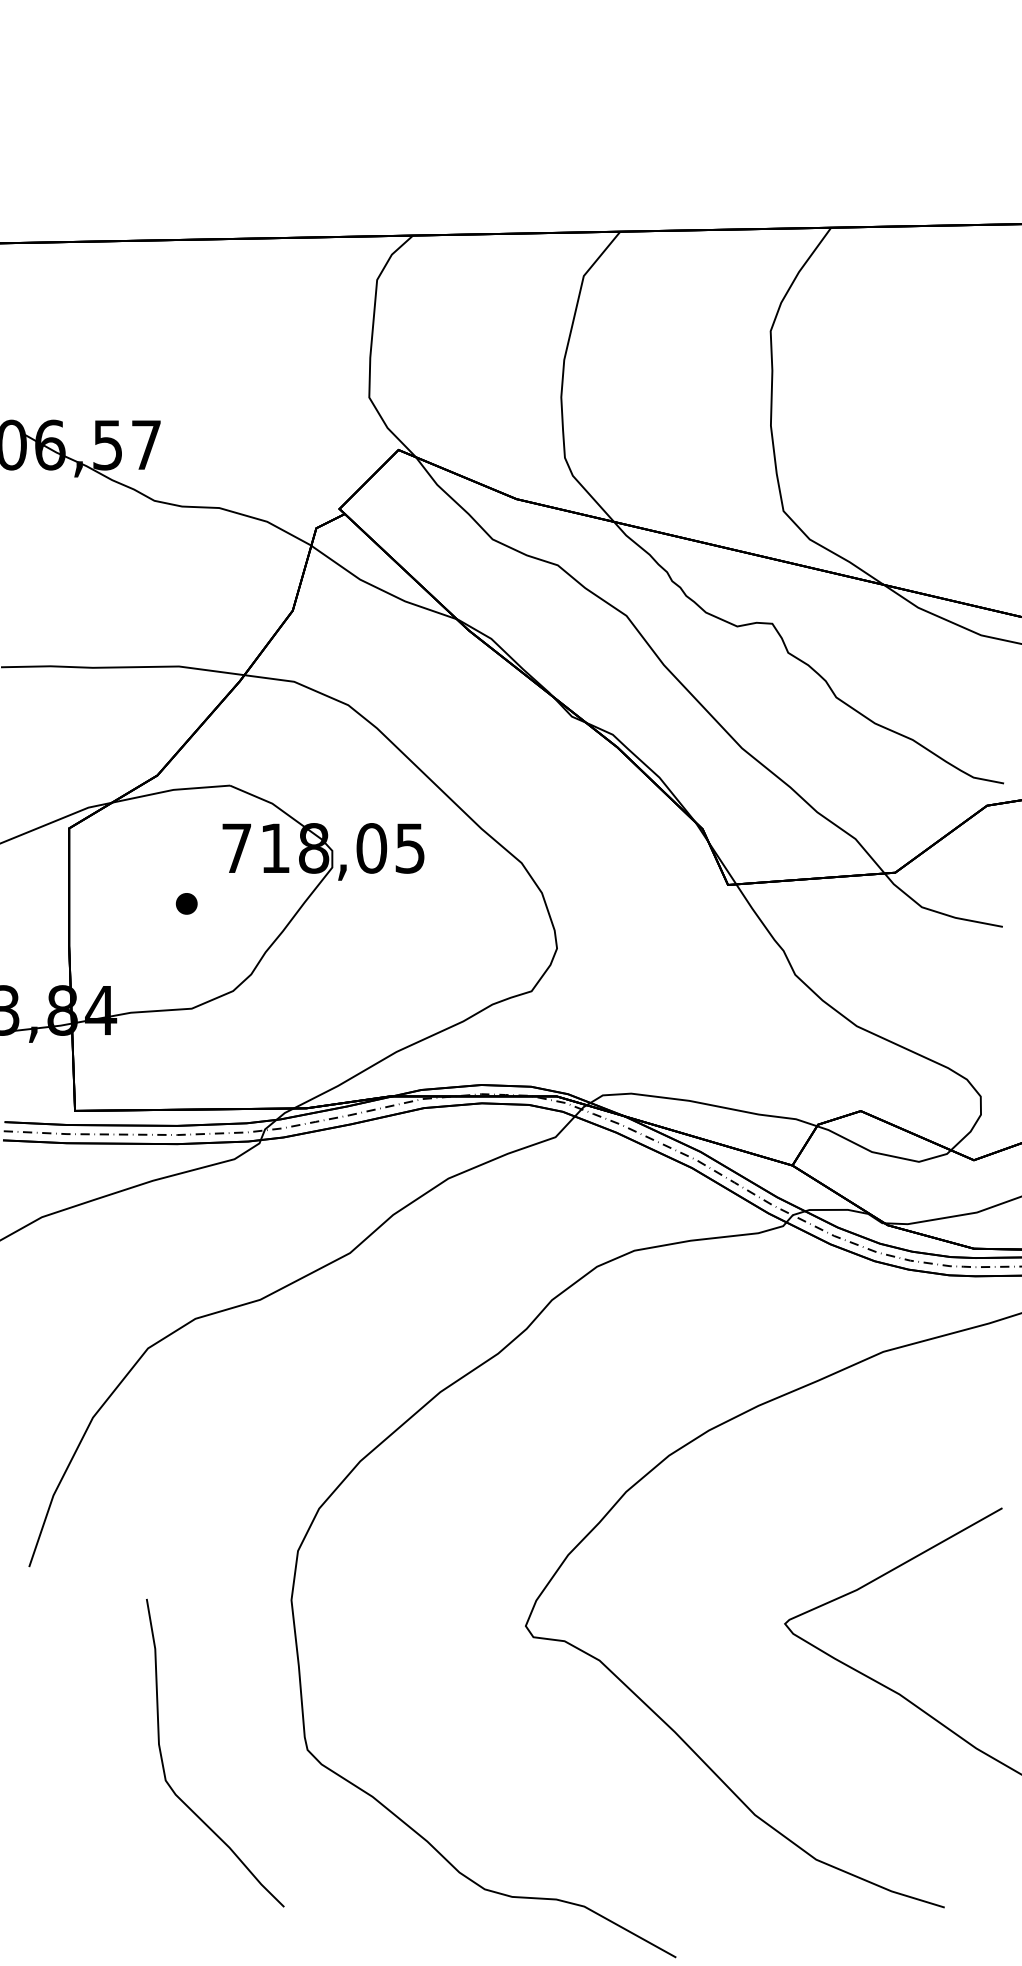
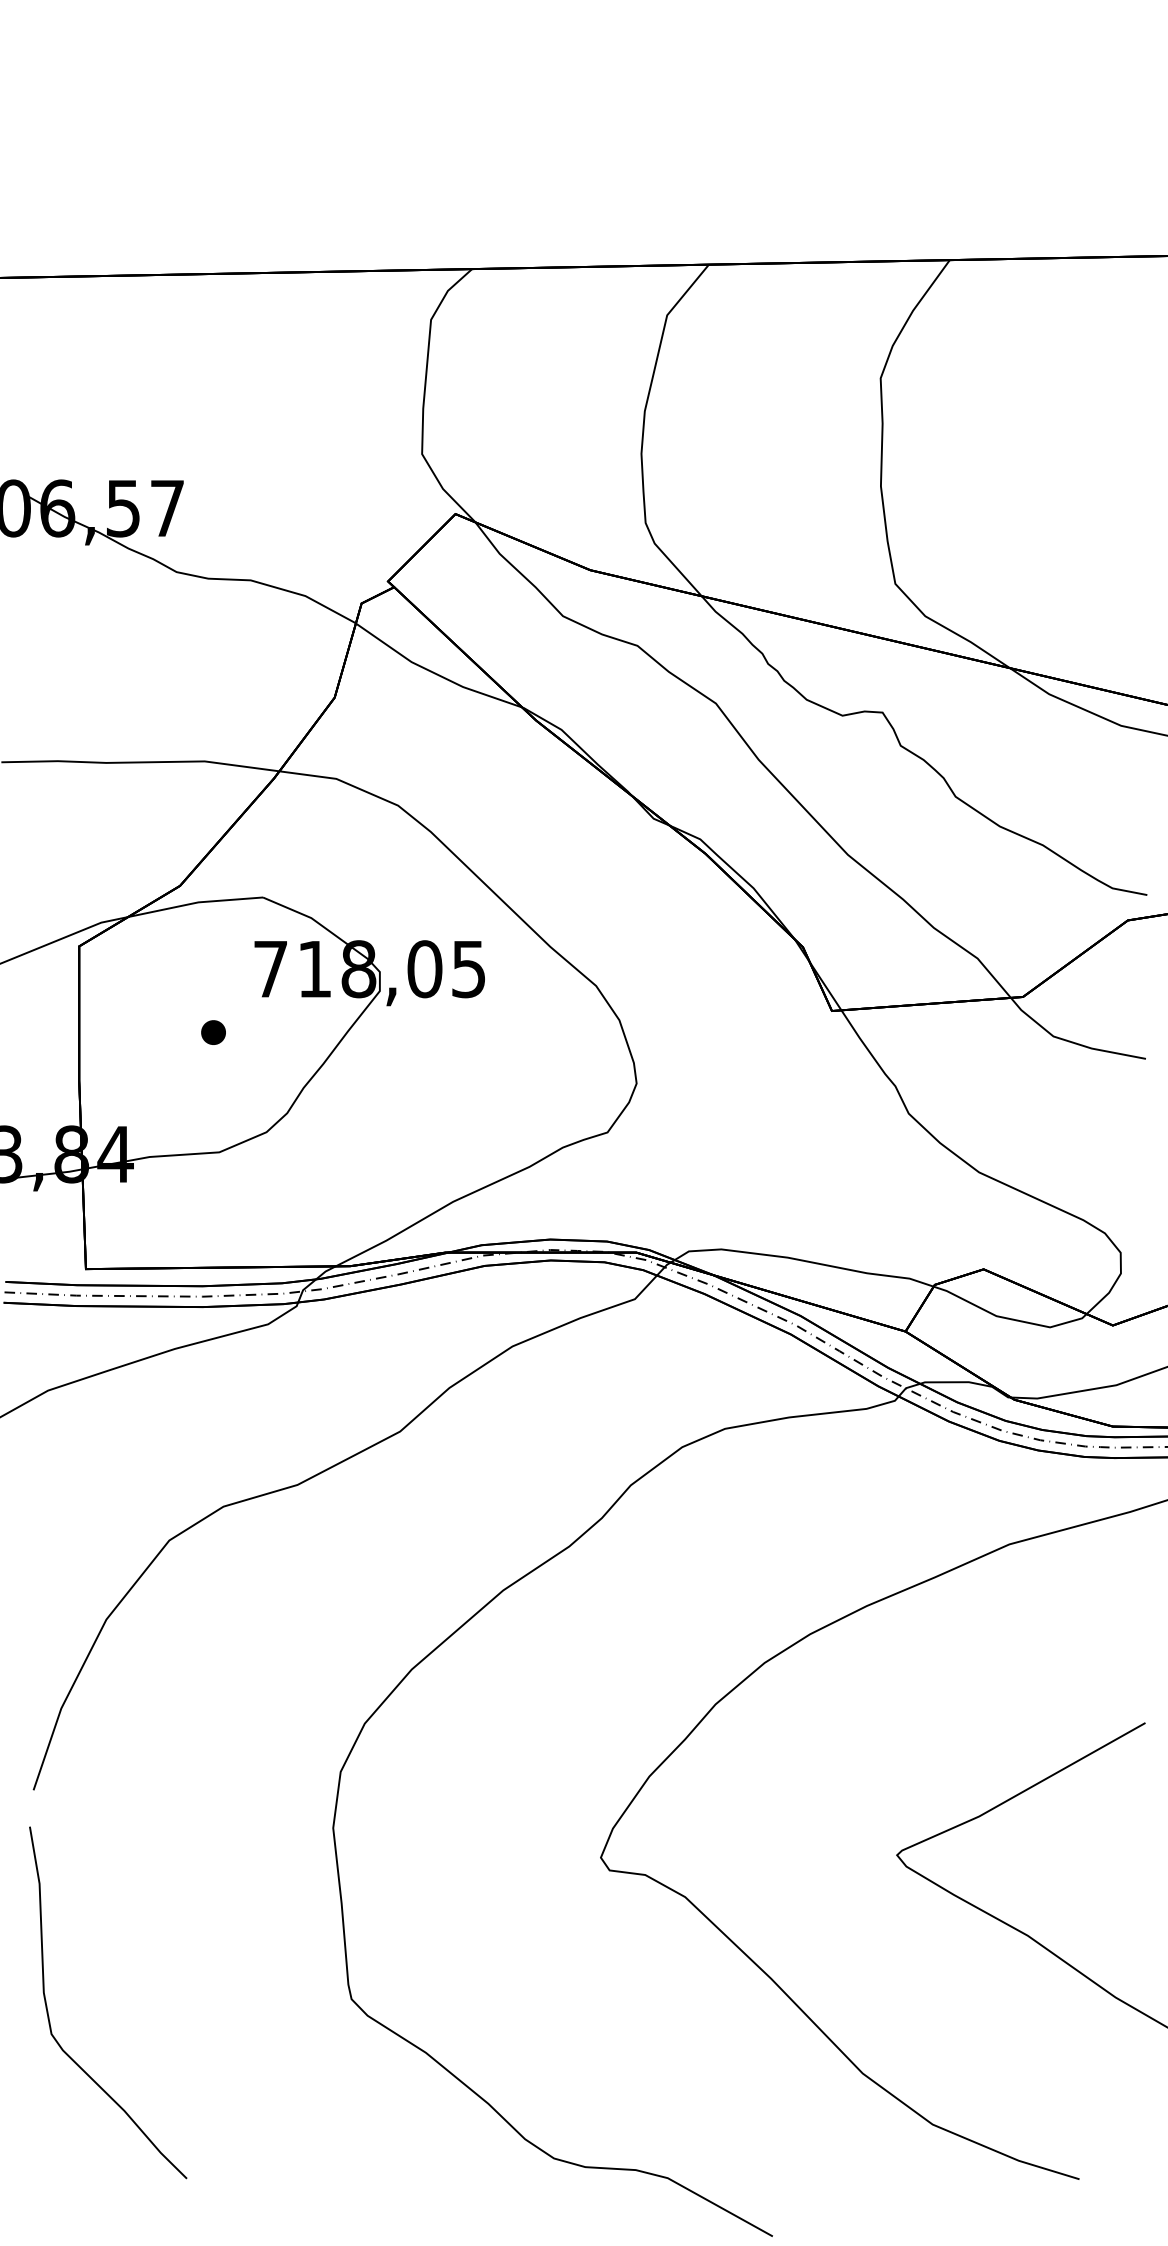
curve: (163, 1765) -> (49, 2016), moved

